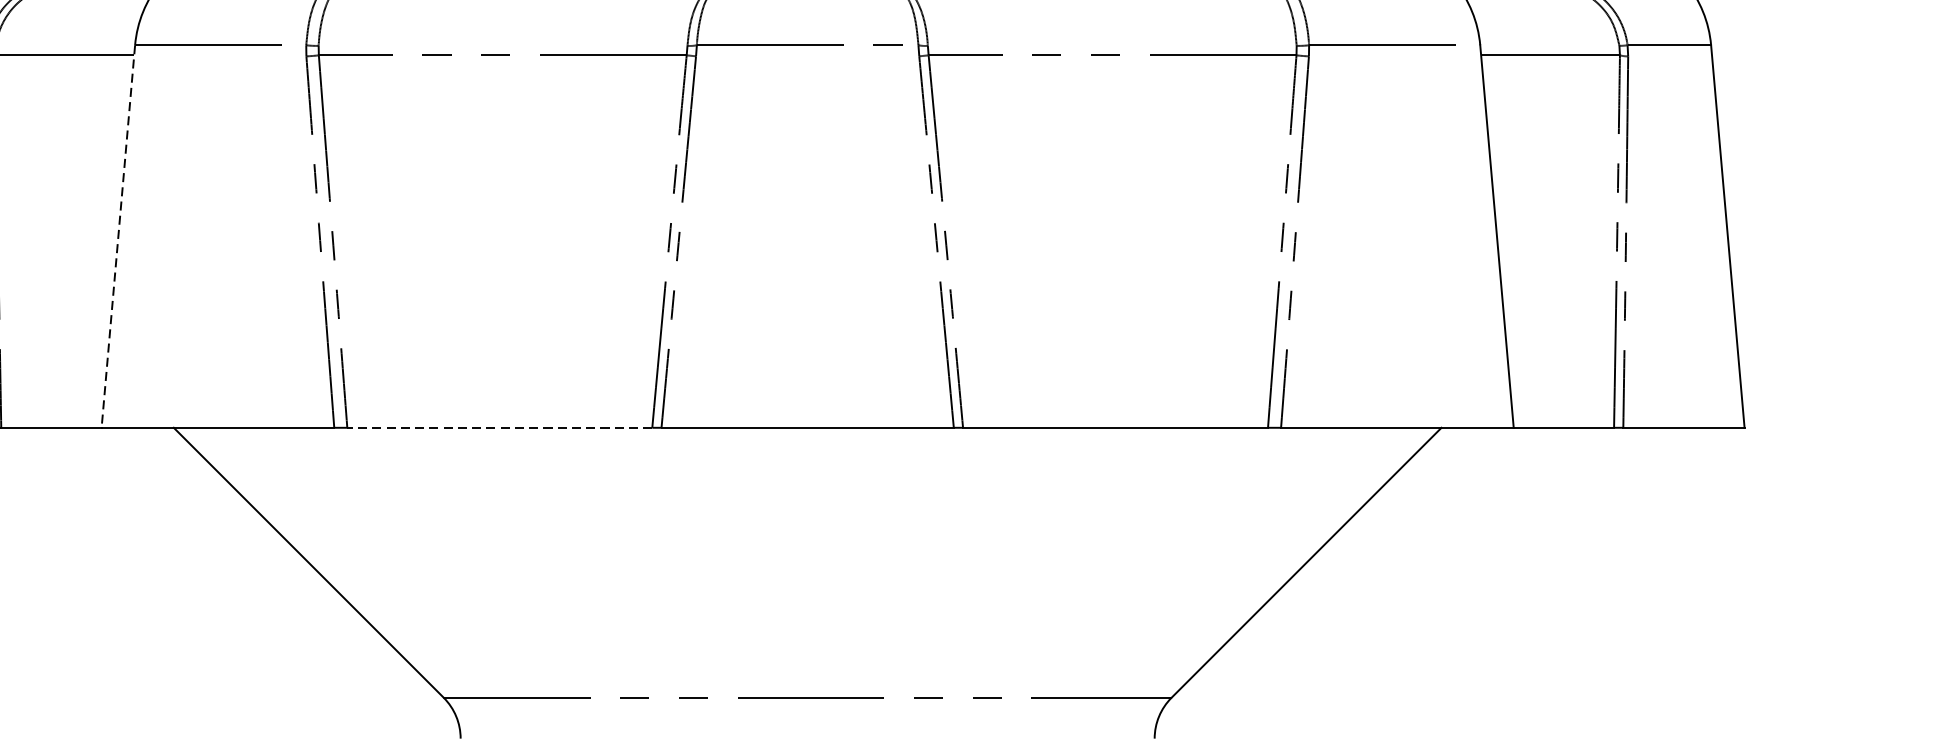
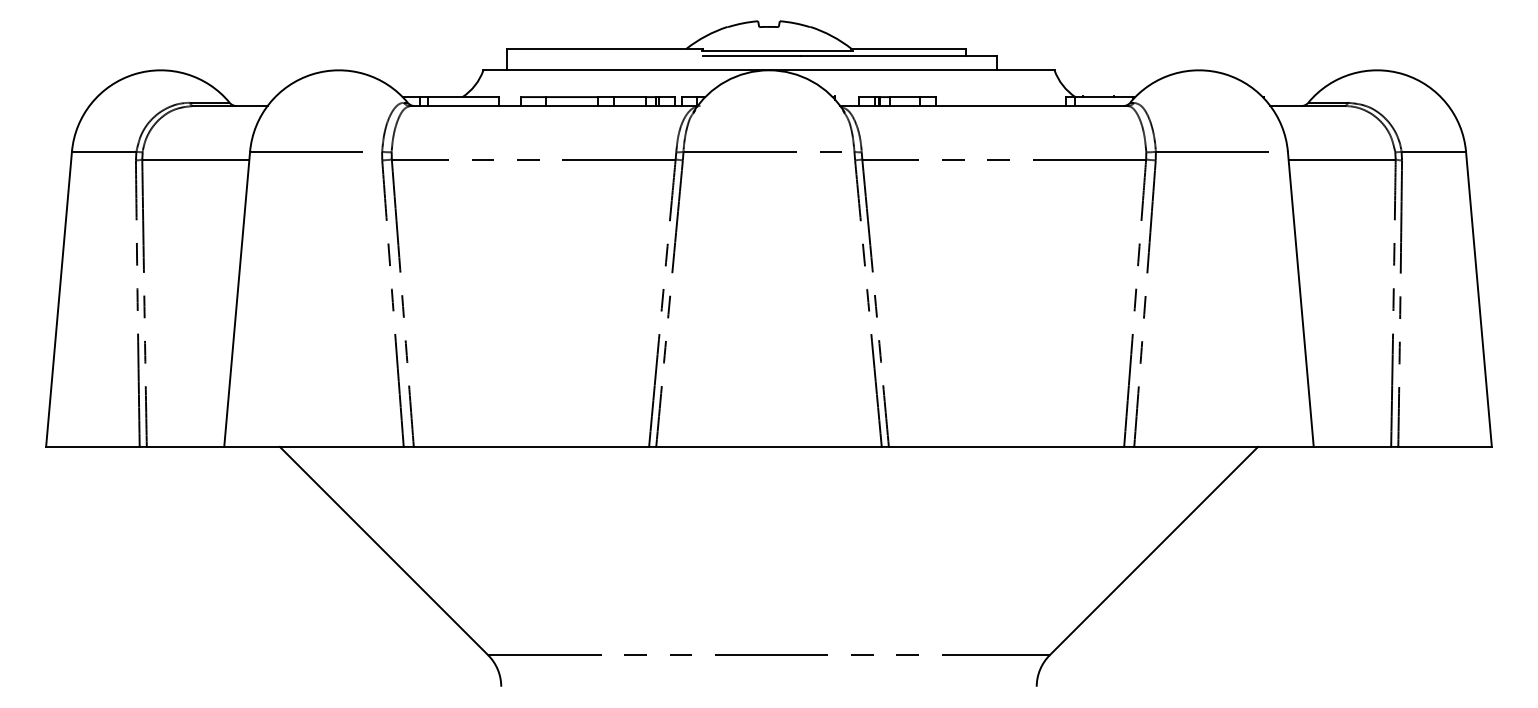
line: (118, 236) -> (237, 299), dashed -> solid
line: (499, 427) -> (531, 446), dashed -> solid

